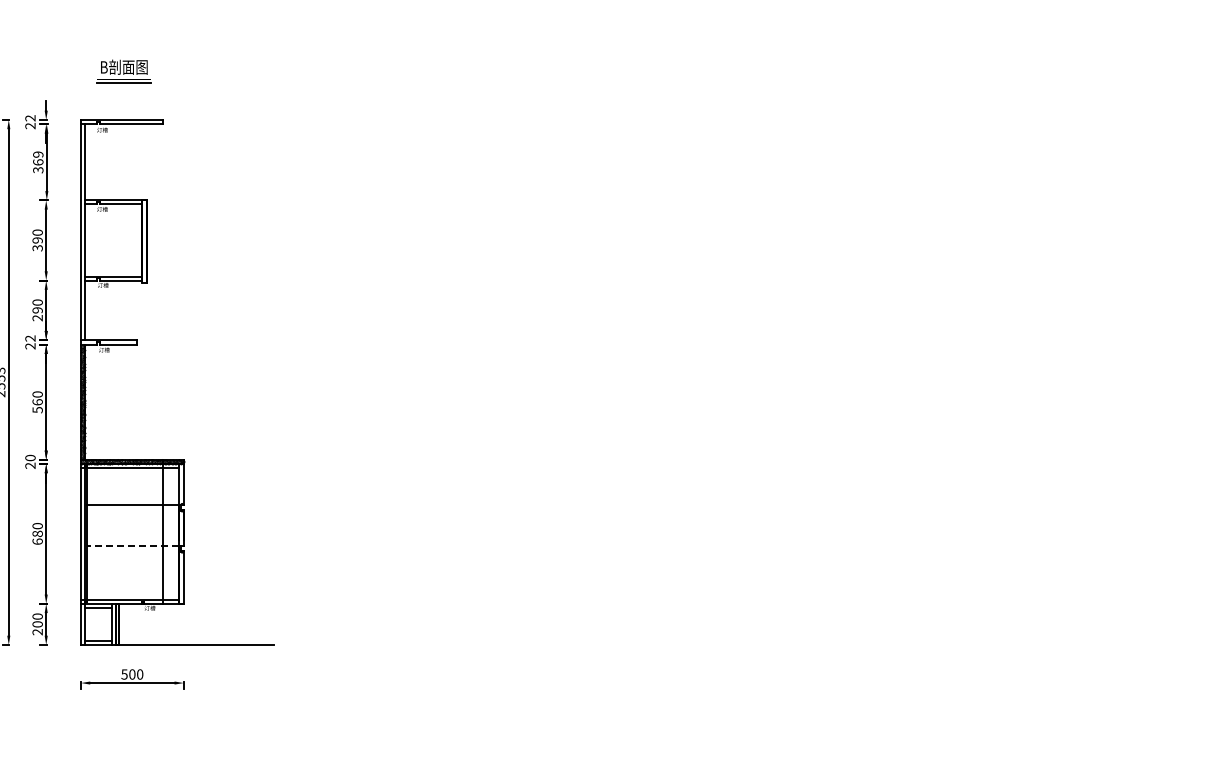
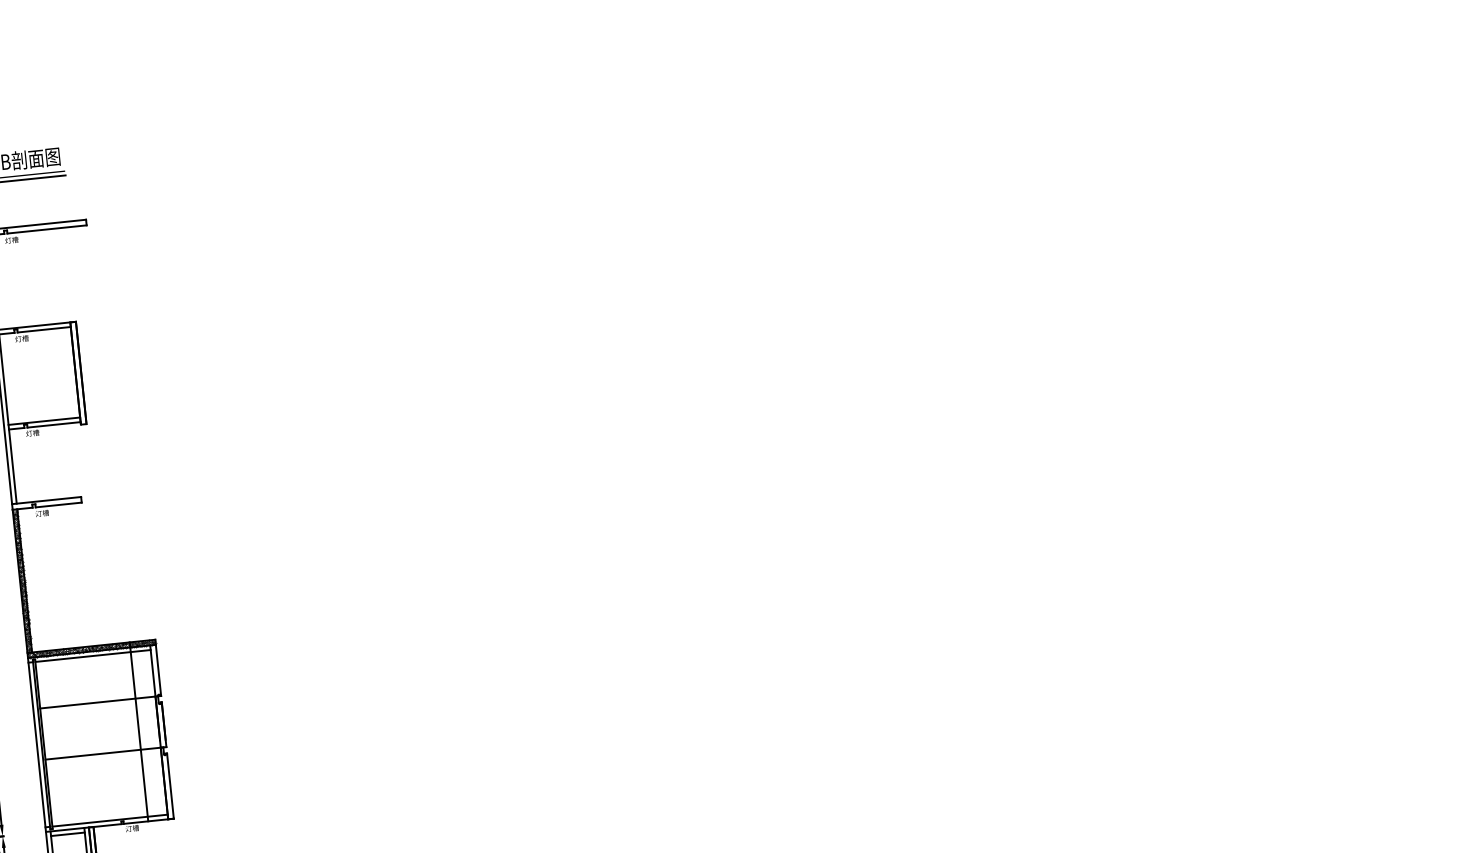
line: (132, 546) -> (102, 754), dashed -> solid

